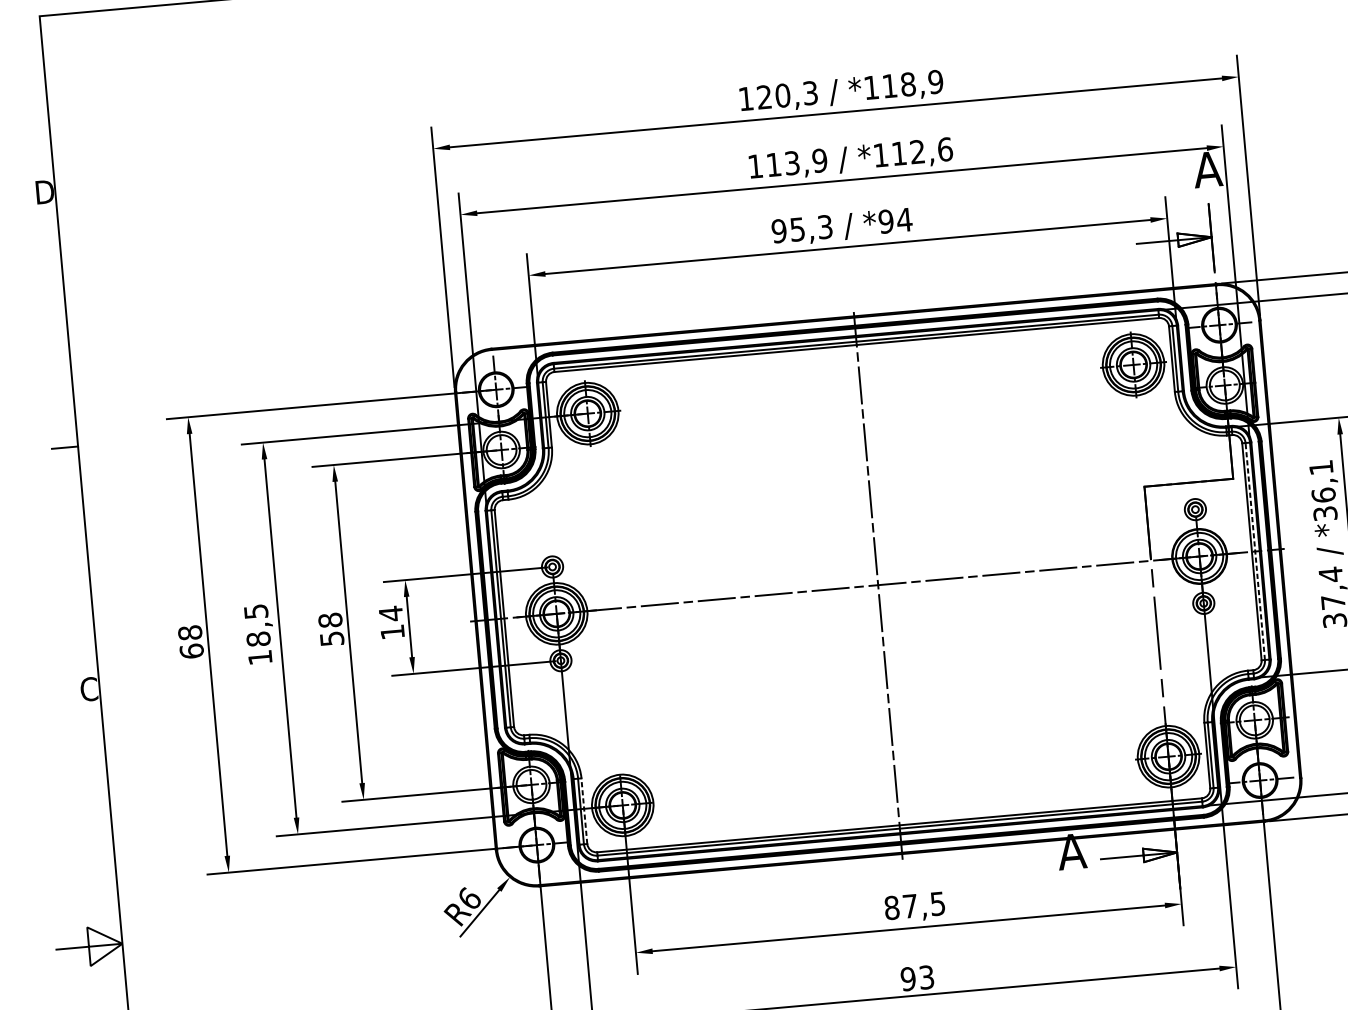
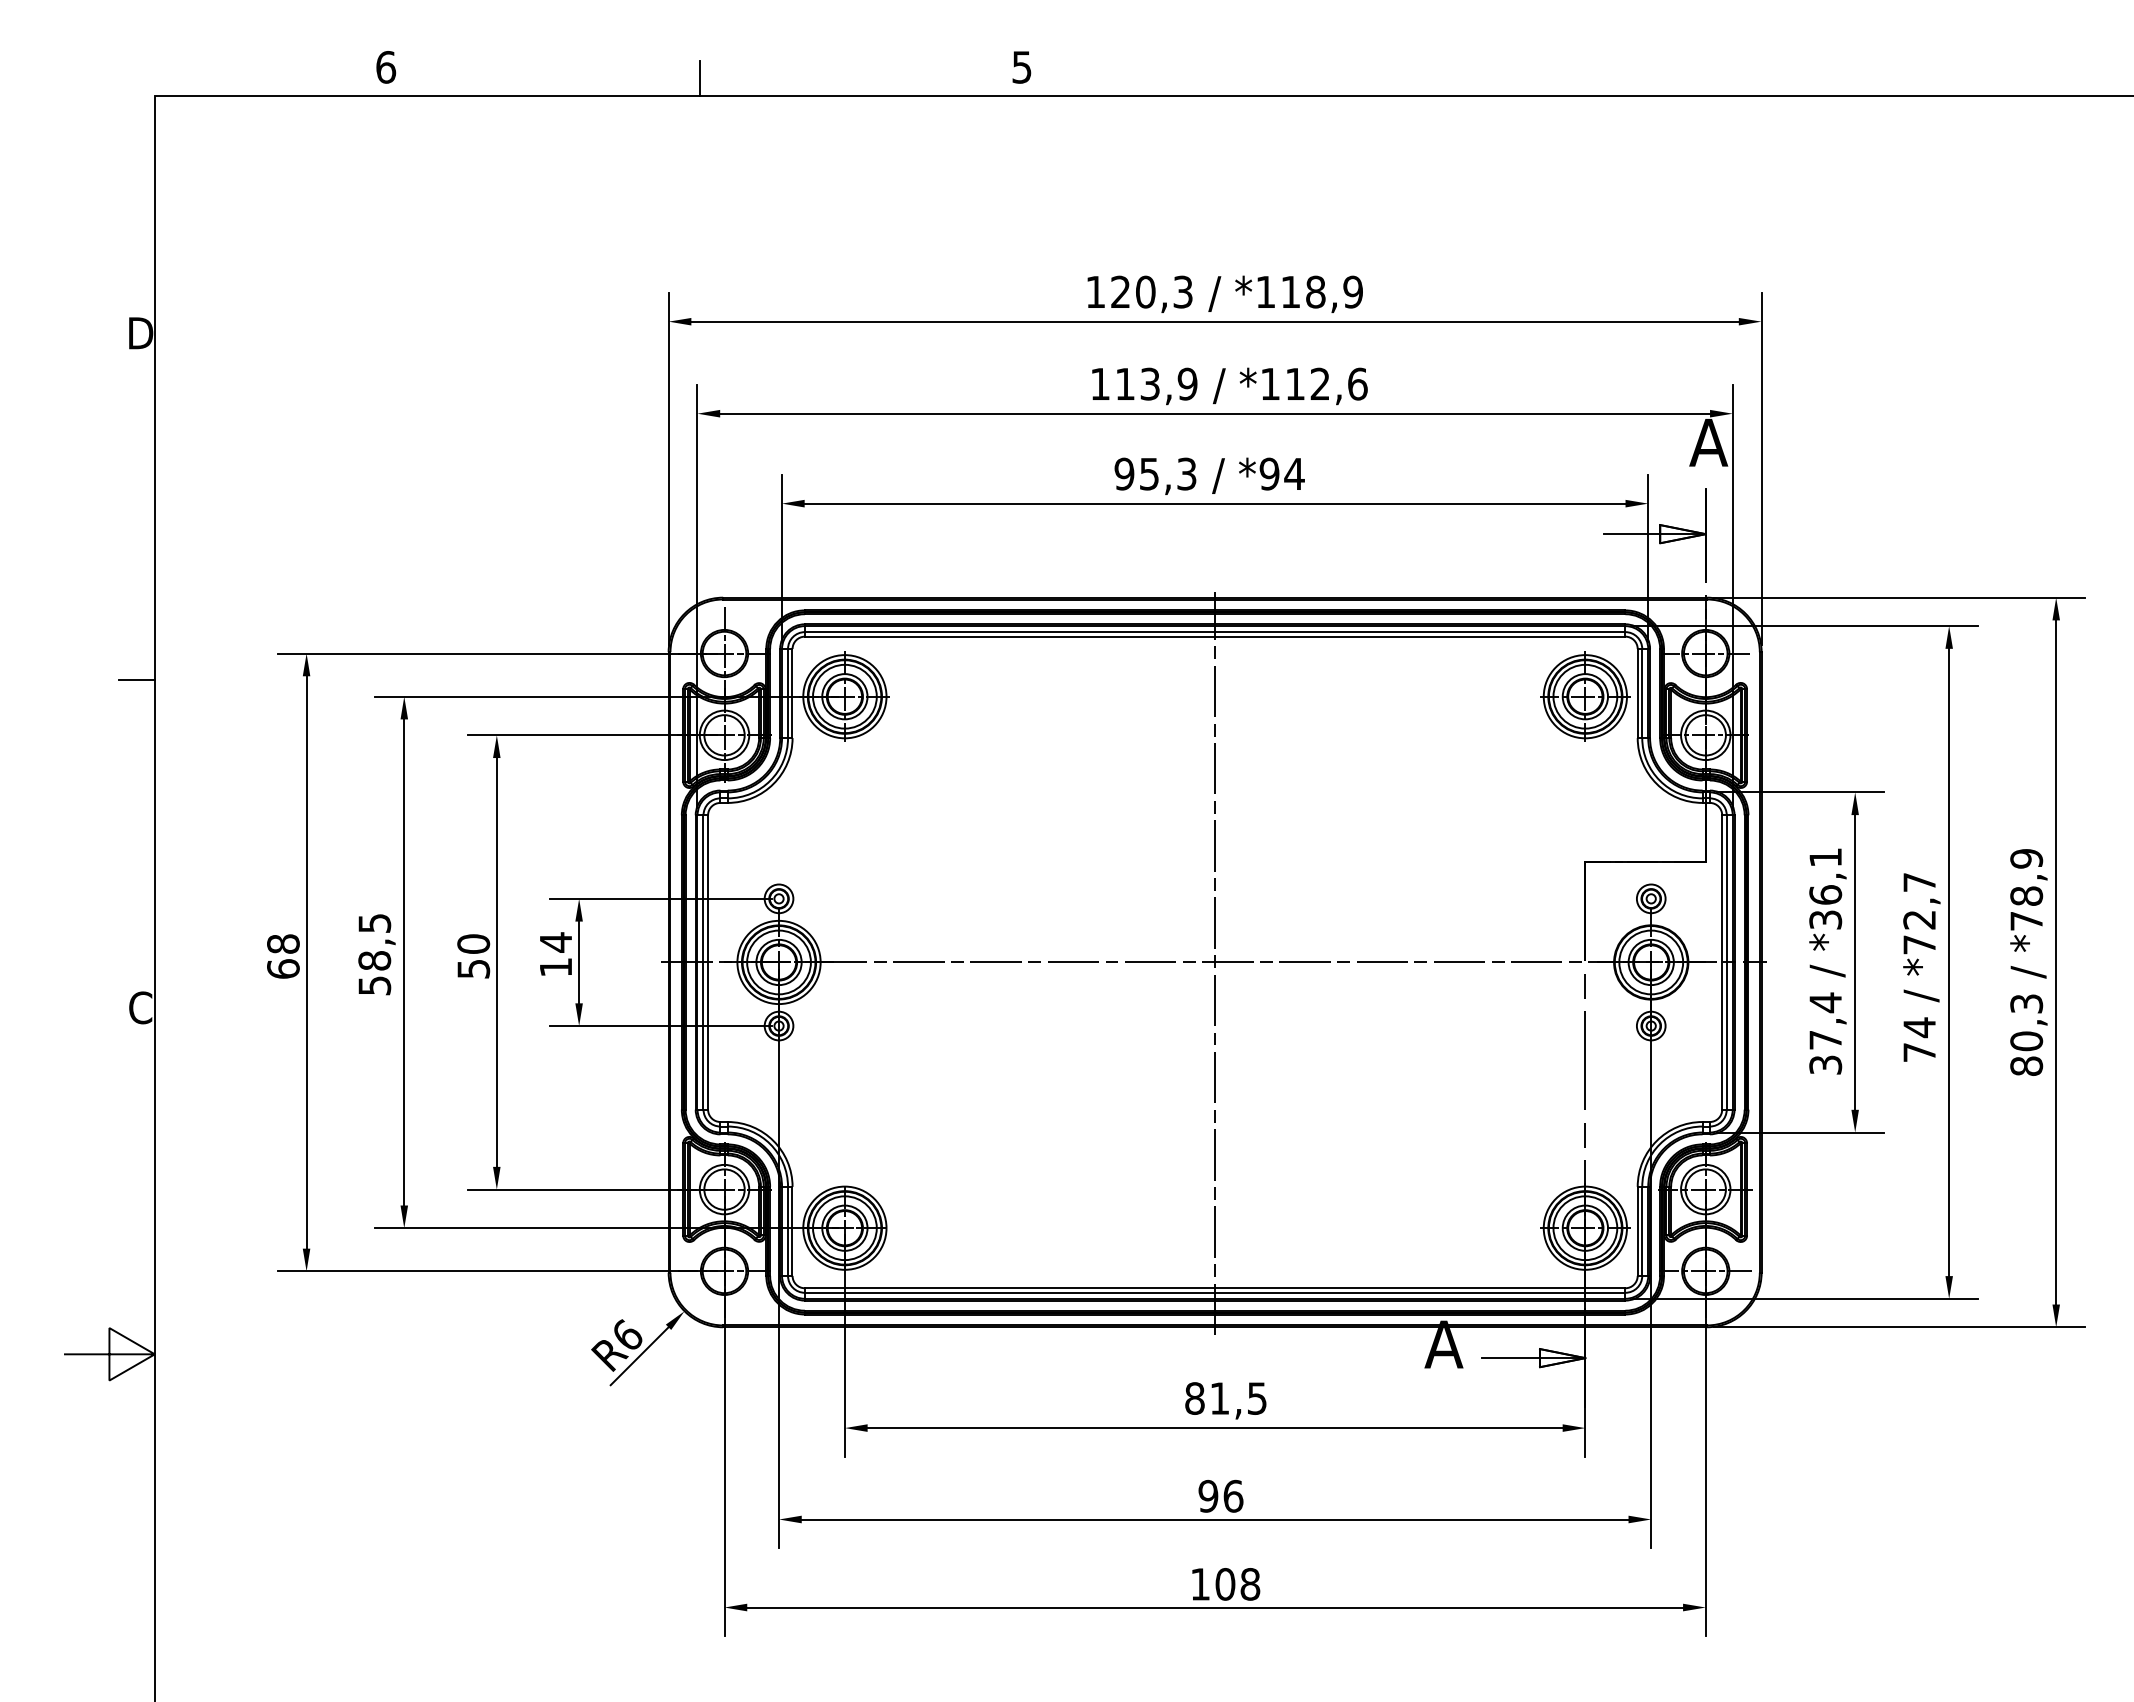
line: (1255, 550) -> (1726, 961), dashed -> solid
text: (330, 619) -> (473, 943), 58 -> 50
text: (260, 657) -> (374, 985), 18,5 -> 58,5
line: (584, 811) -> (792, 1231), dashed -> solid
text: (910, 906) -> (1219, 1398), 87,5 -> 81,5
text: (926, 976) -> (1233, 1495), 93 -> 96

